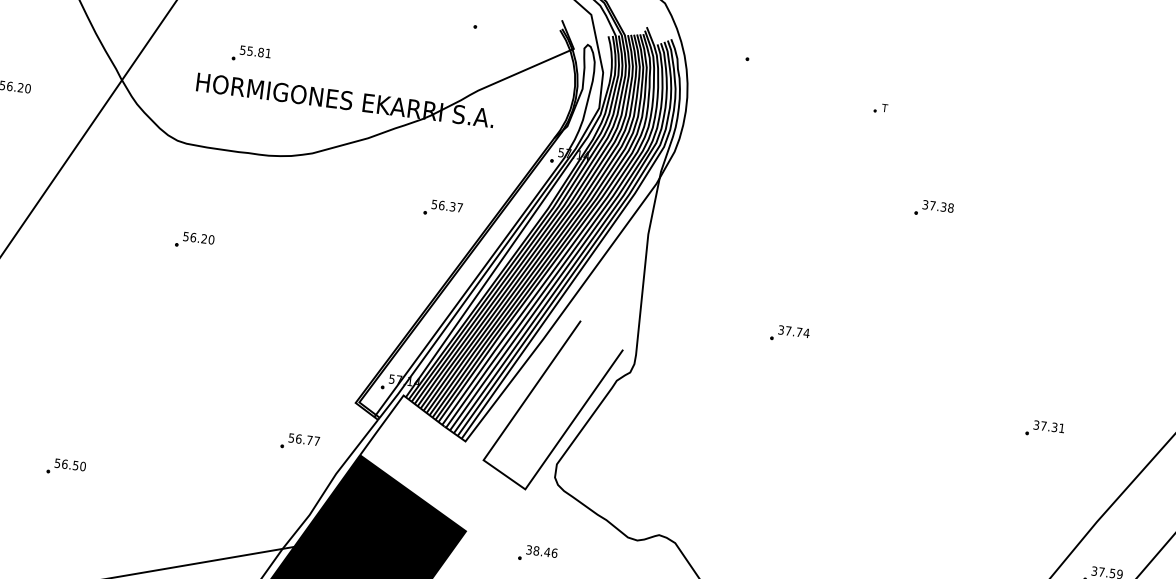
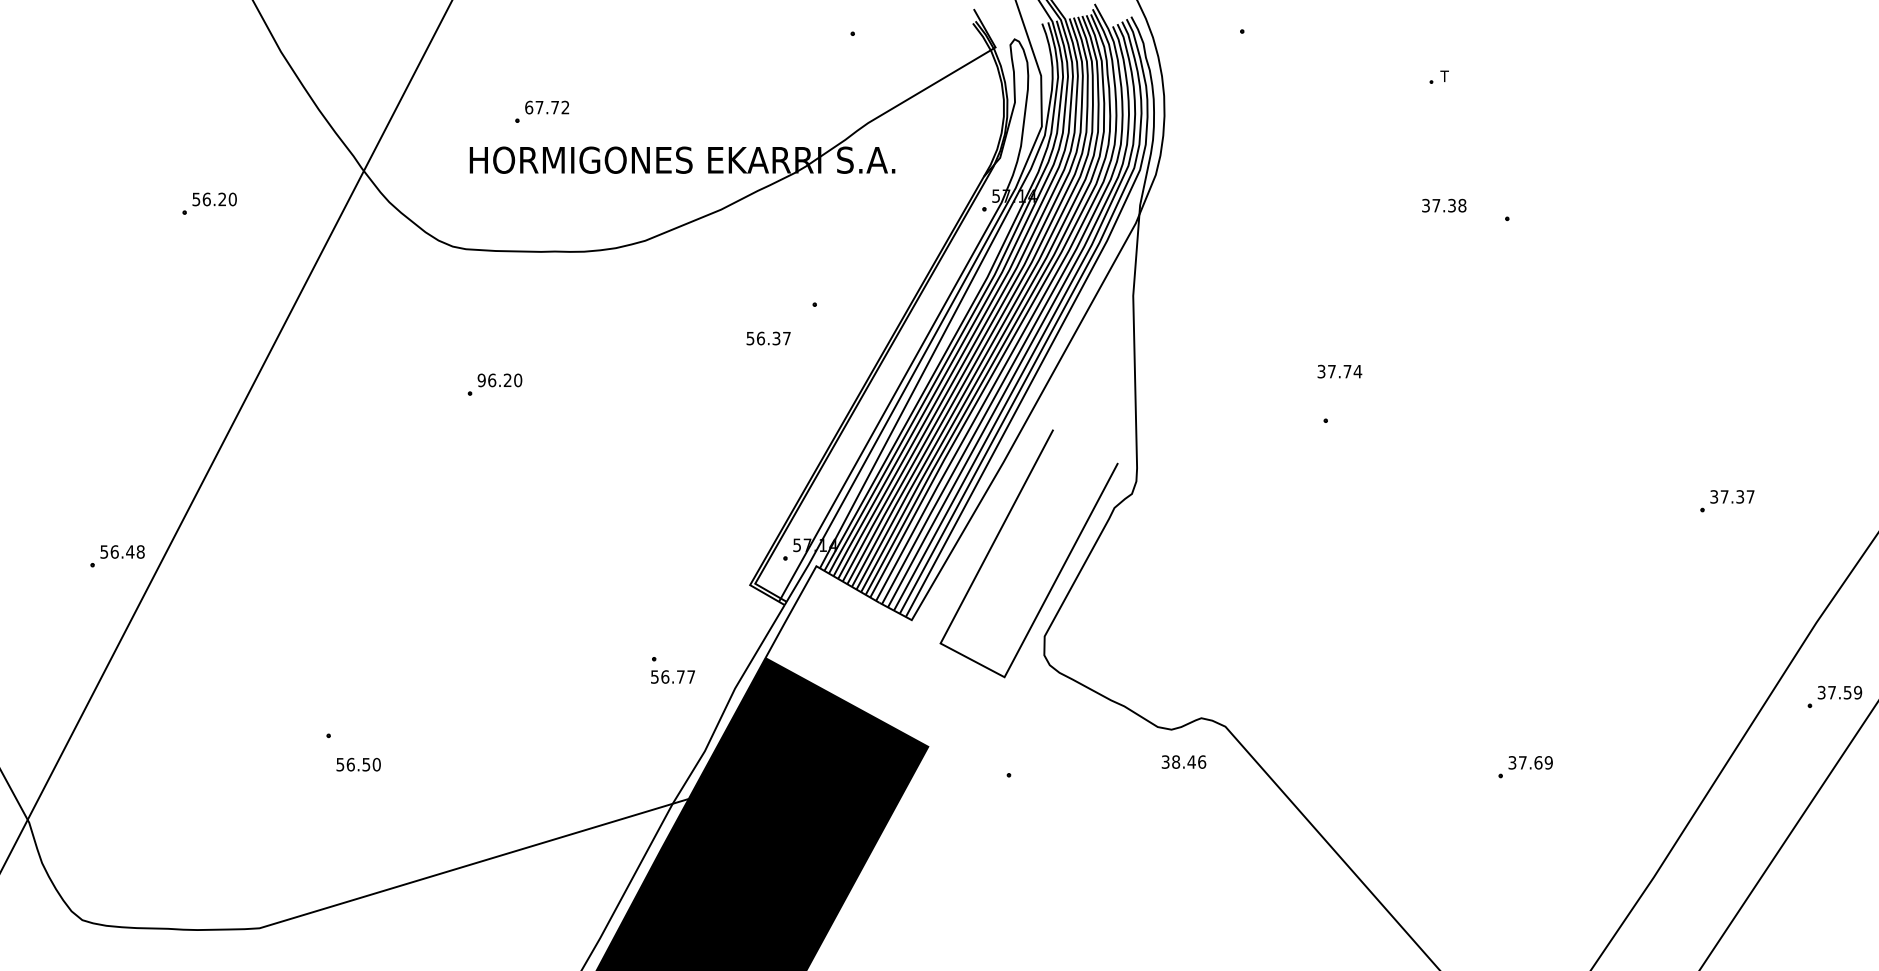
text: (255, 51) -> (547, 107), 55.81 -> 67.72
text: (447, 206) -> (768, 338), moved
text: (938, 206) -> (1444, 205), moved
text: (186, 236) -> (481, 379), 56.20 -> 96.20
text: (793, 331) -> (1339, 371), moved
text: (1061, 428) -> (1750, 496), 37.31 -> 37.37
text: (303, 439) -> (672, 676), moved
text: (70, 464) -> (358, 764), moved
text: (541, 551) -> (1183, 761), moved

